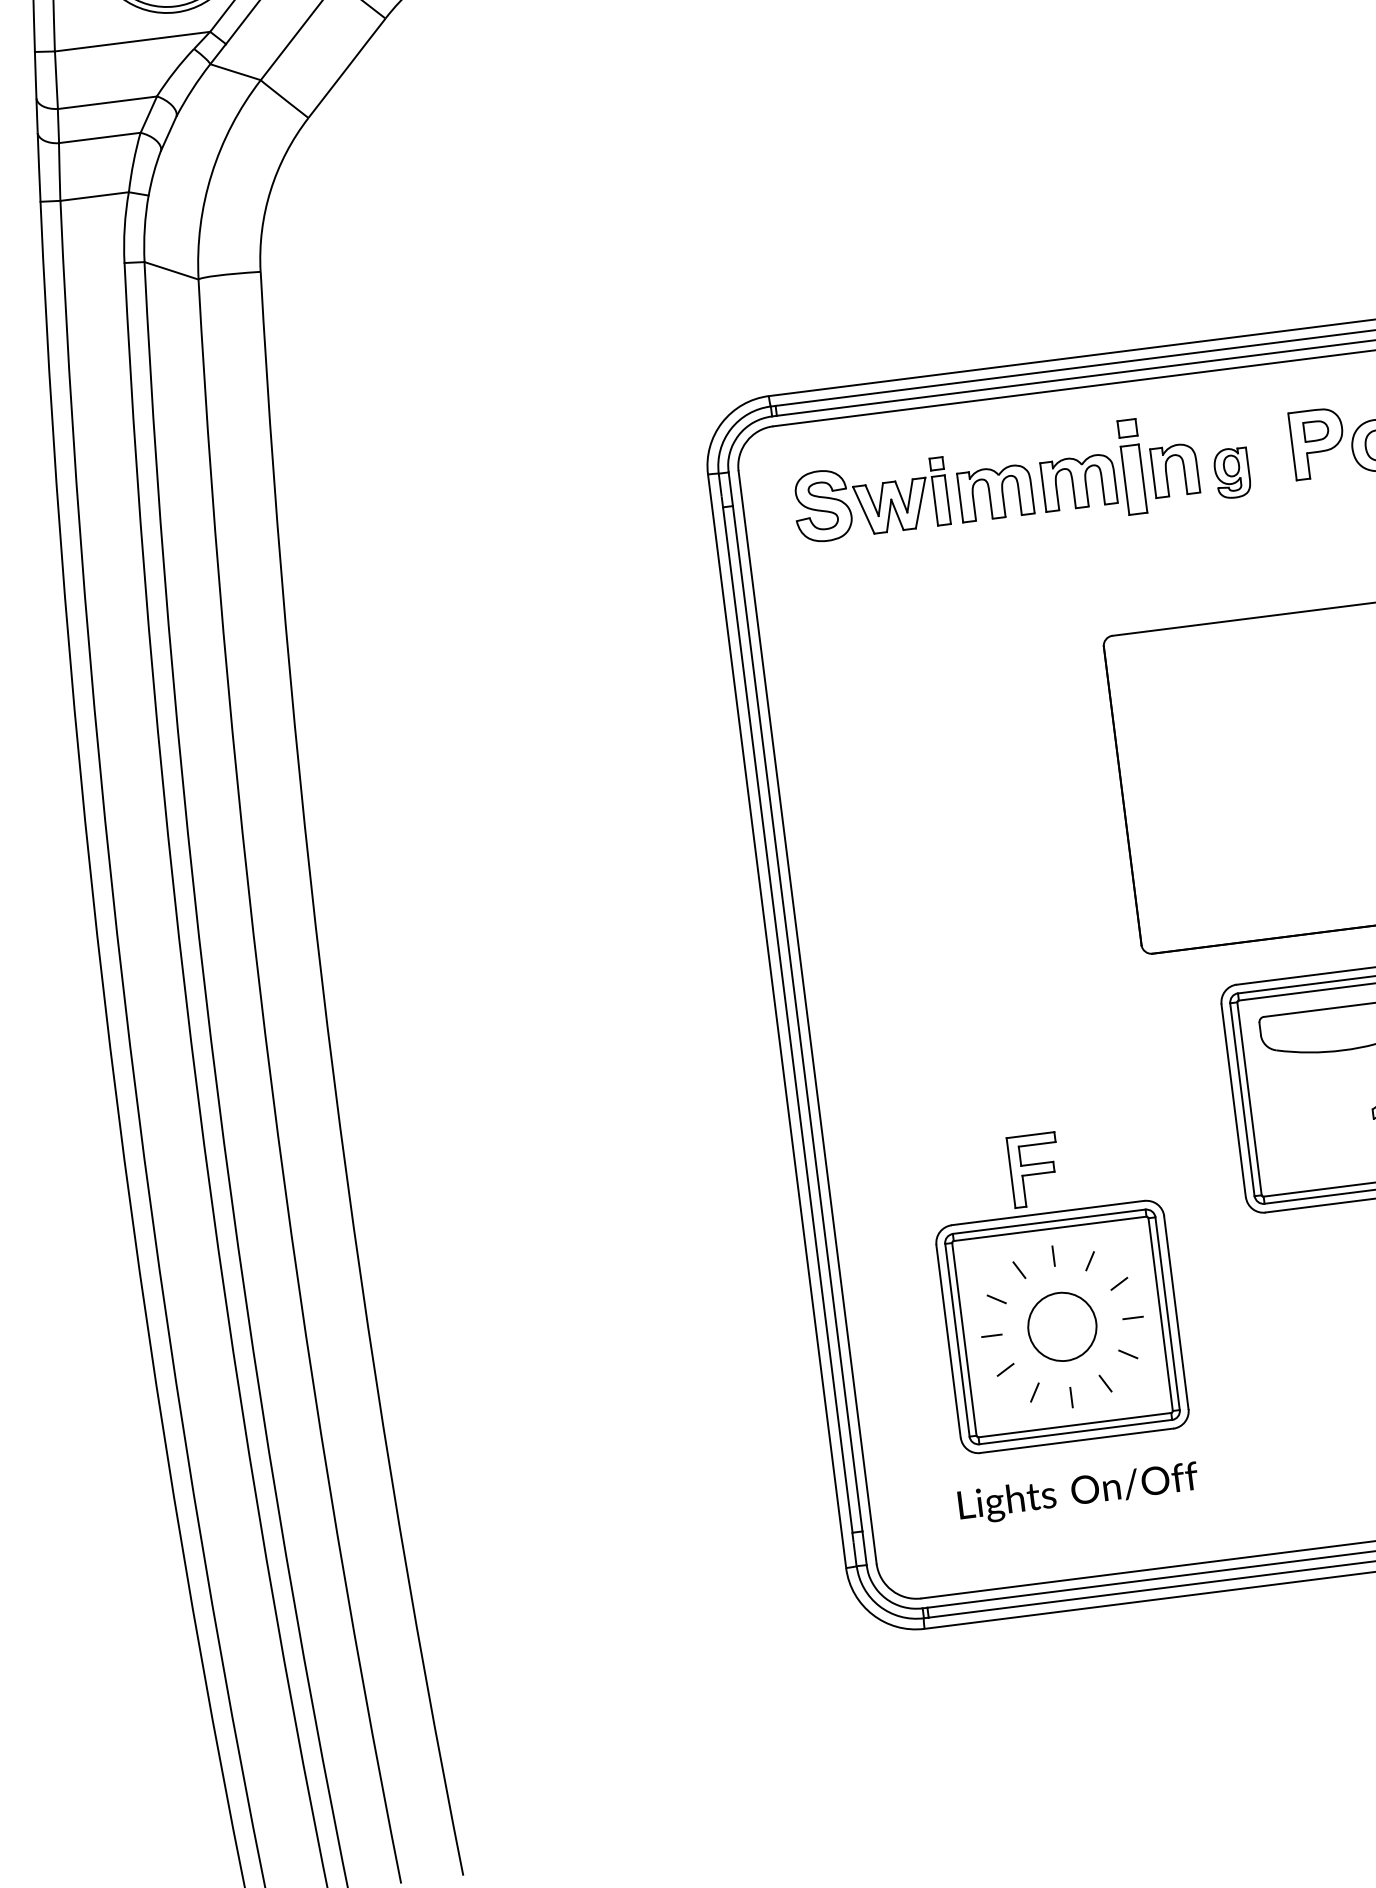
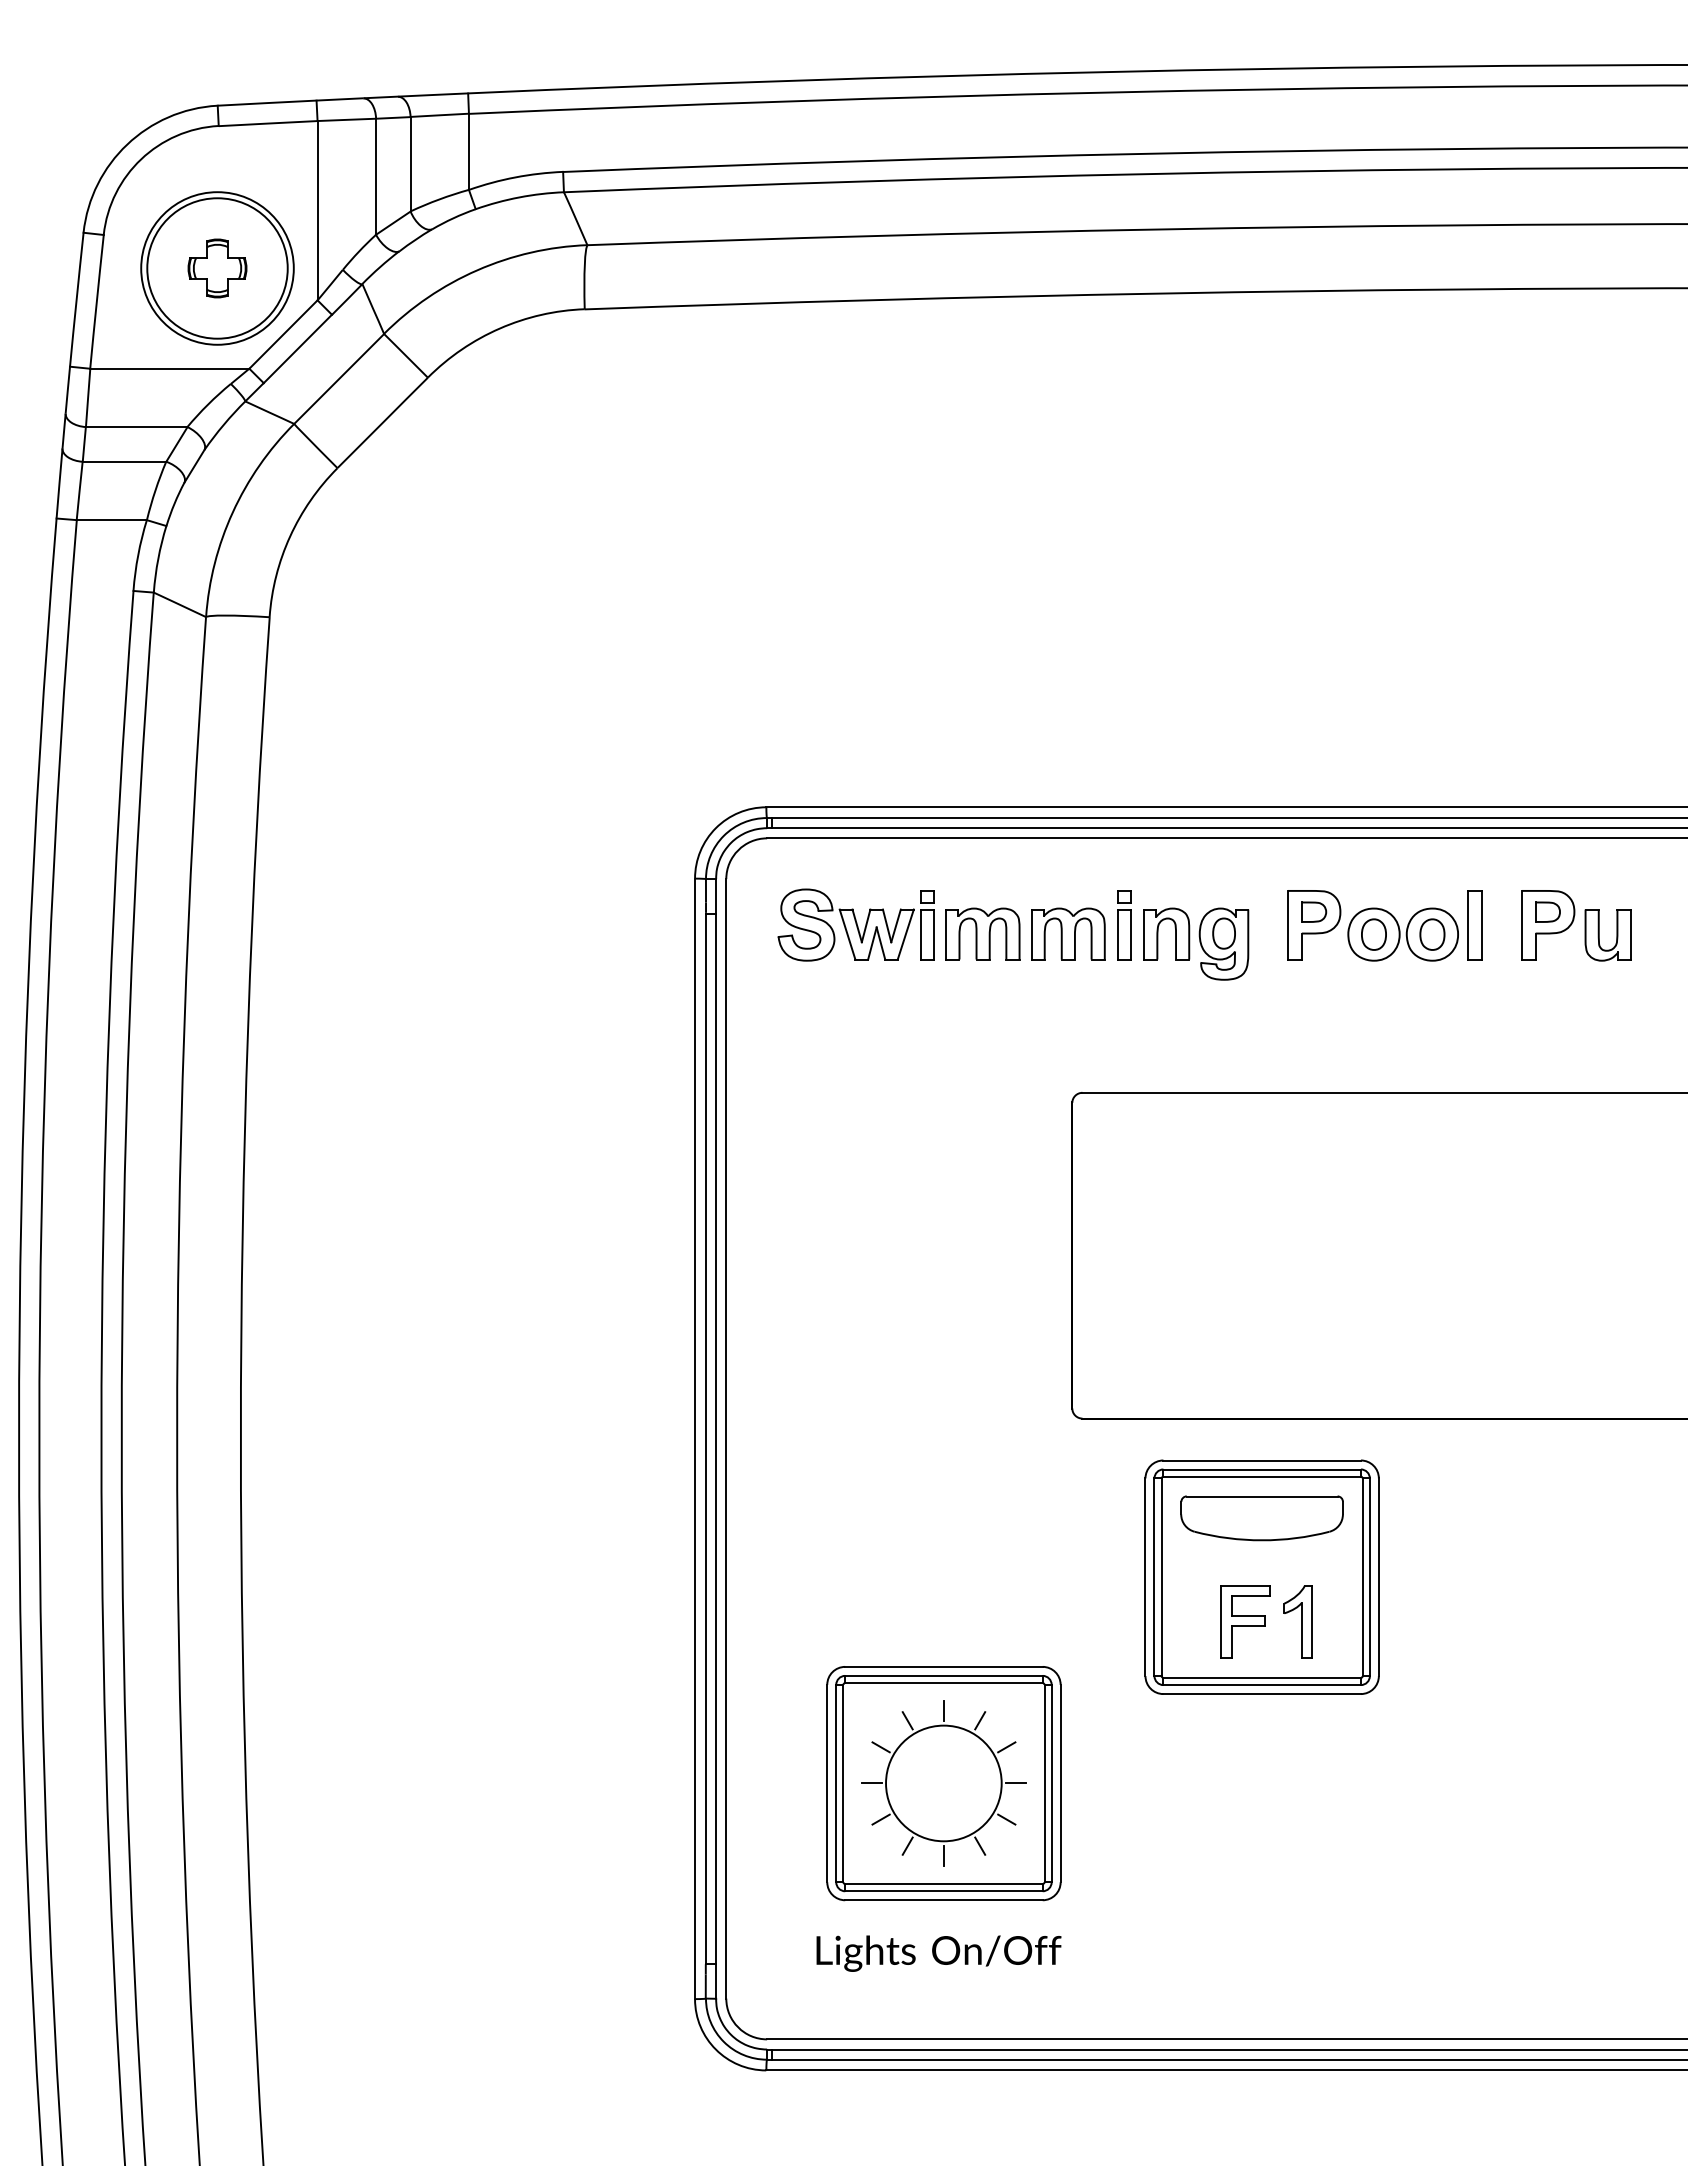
part: (1132, 467) -> (1124, 925), size x0.71
part: (1231, 472) -> (1223, 943), size x1.43
part: (1035, 1169) -> (1245, 1621), moved
circle: (1062, 1326) -> (943, 1783), size x1.67

